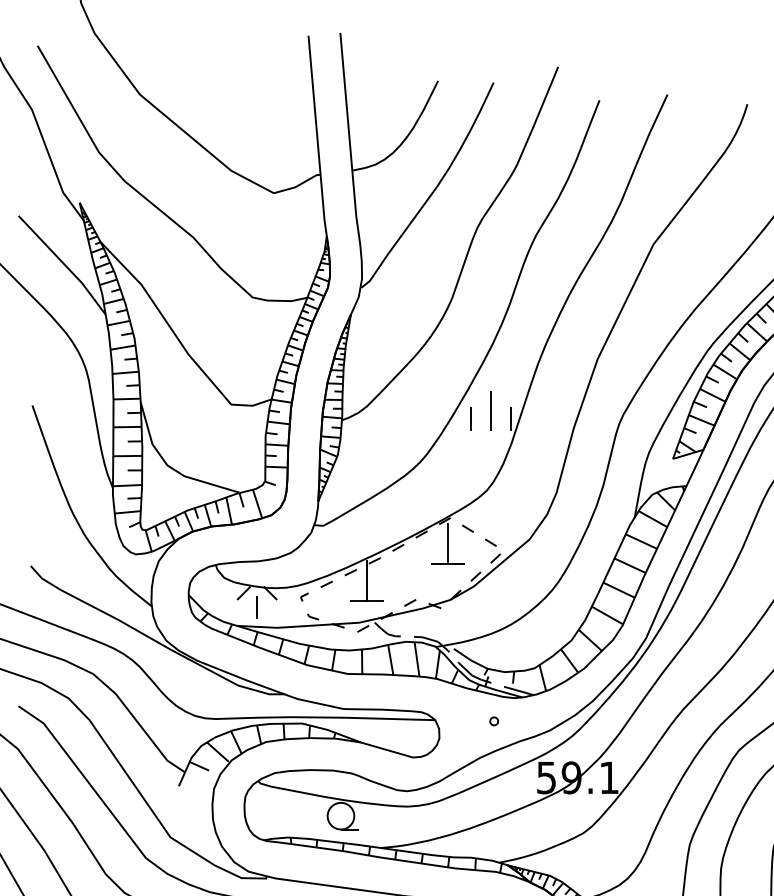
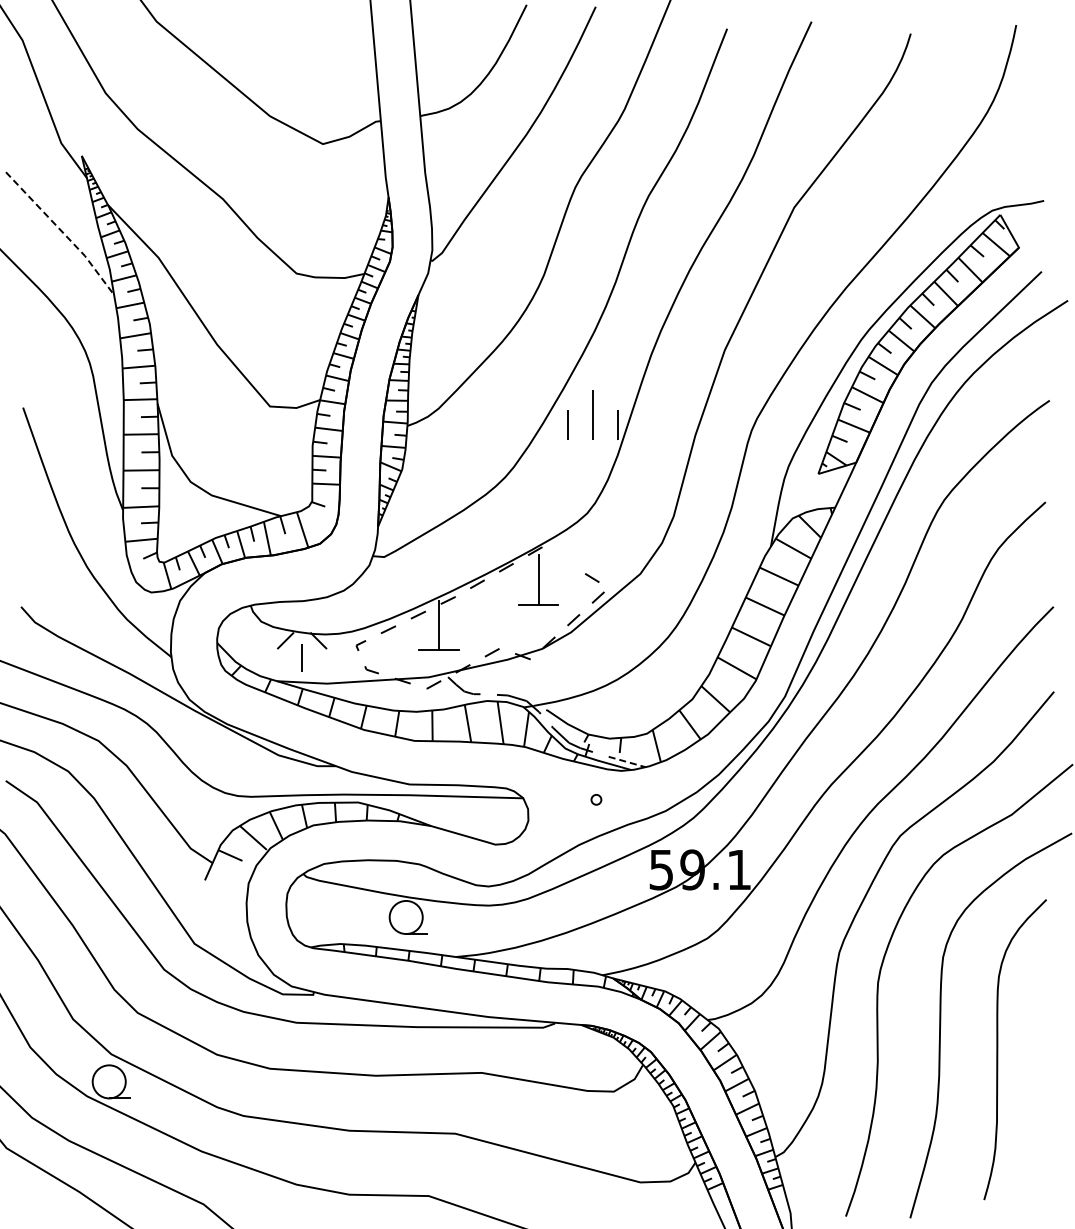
line: (64, 264) -> (62, 232), solid -> dashed
line: (467, 528) -> (563, 560), removed
line: (519, 691) -> (627, 762), solid -> dashed

